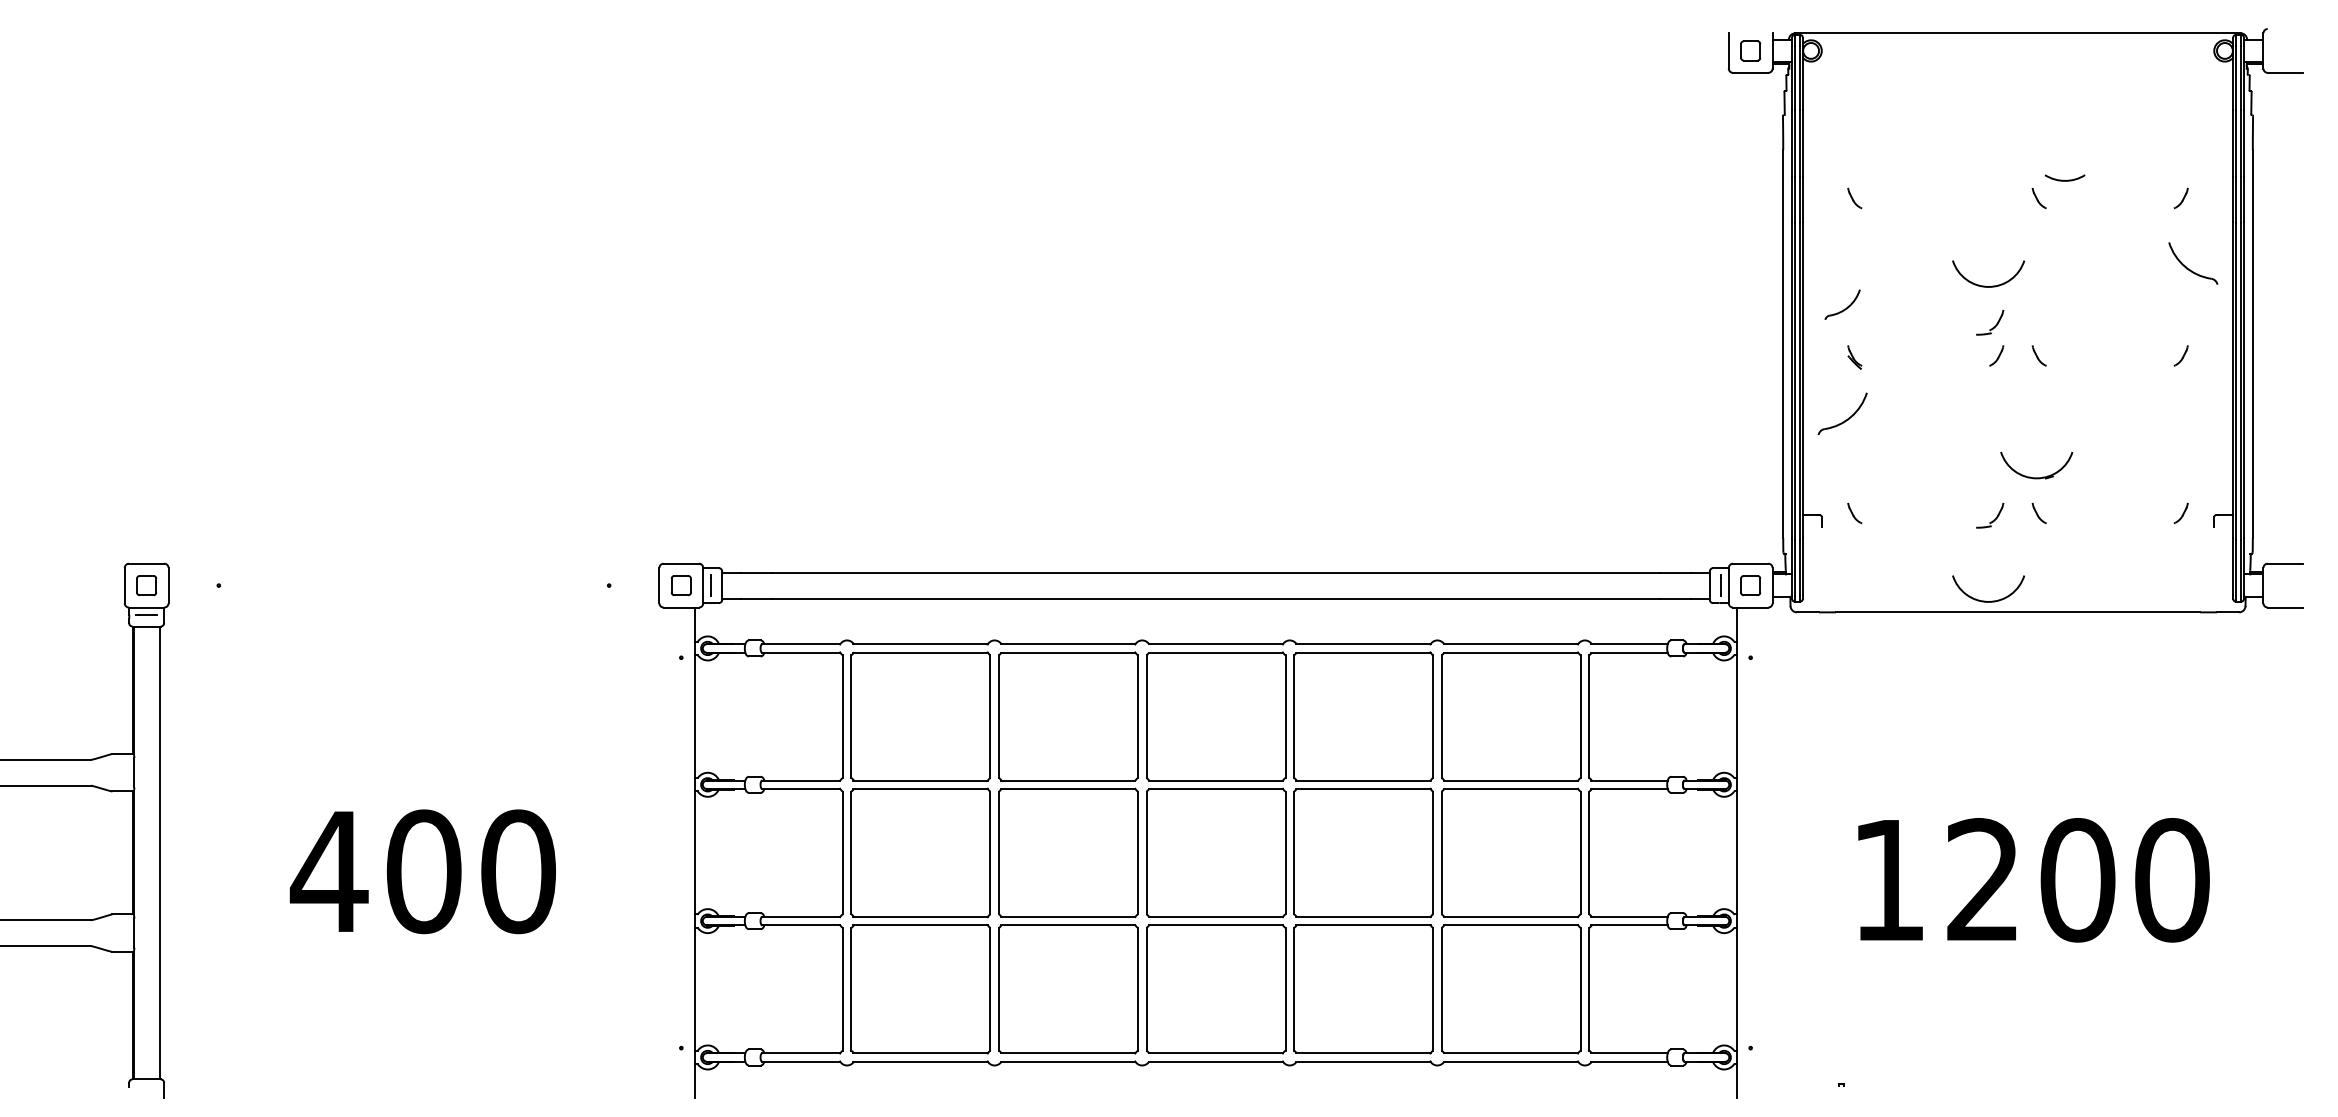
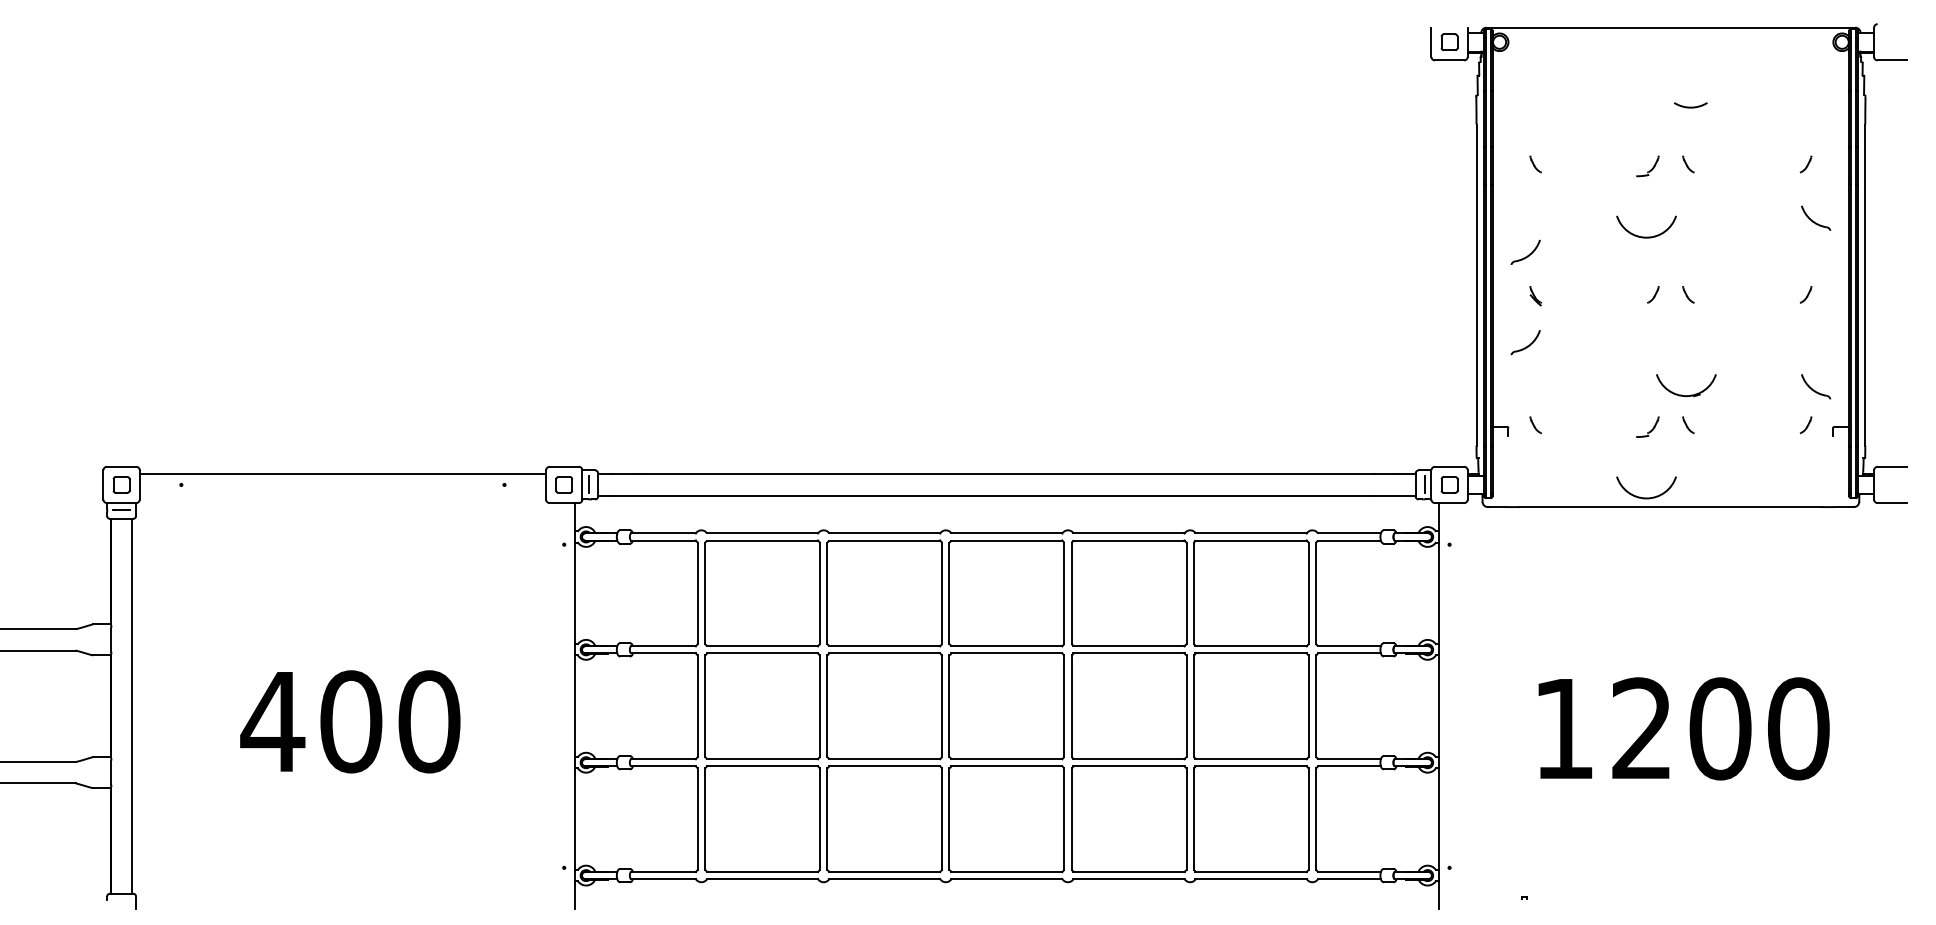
arc: (2062, 179) -> (1688, 106), moved
part: (2193, 263) -> (1816, 218), size x0.71
part: (1990, 322) -> (1648, 166), moved
part: (1842, 413) -> (1525, 342), size x0.71
part: (2193, 466) -> (1816, 386), added
line: (413, 572) -> (342, 474), added

